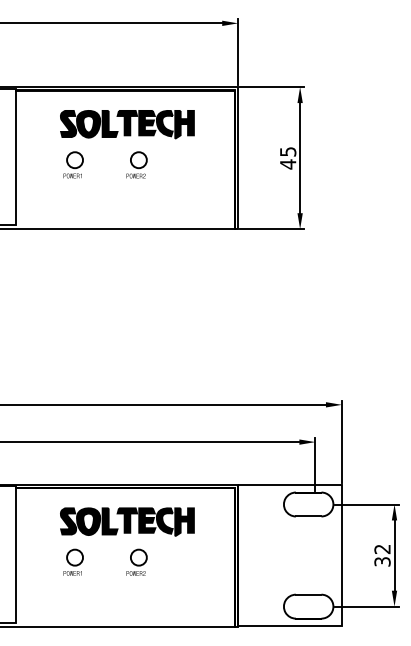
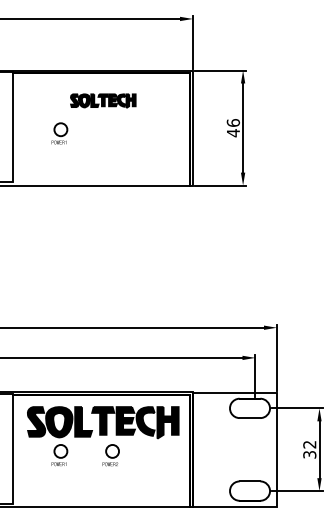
part: (127, 124) -> (103, 100), size x0.6
text: (288, 151) -> (233, 122), 45 -> 46
part: (136, 164) -> (110, 133), removed
part: (127, 521) -> (103, 422), size x1.4

